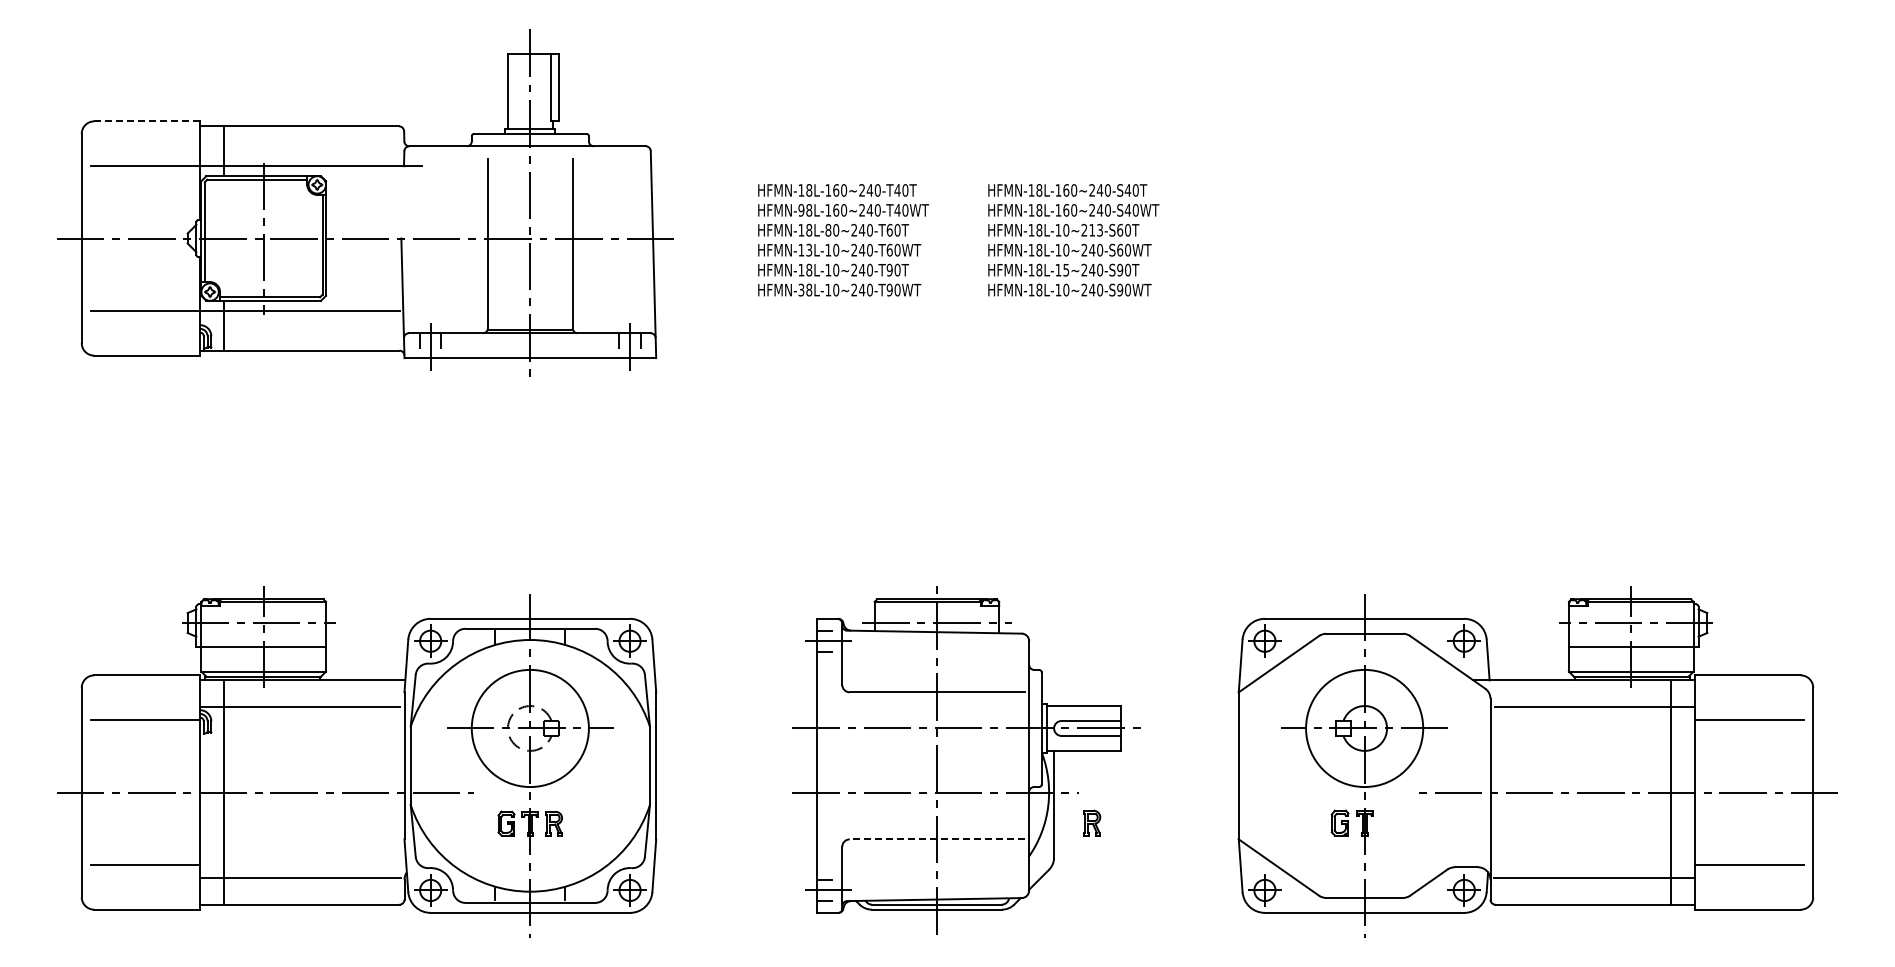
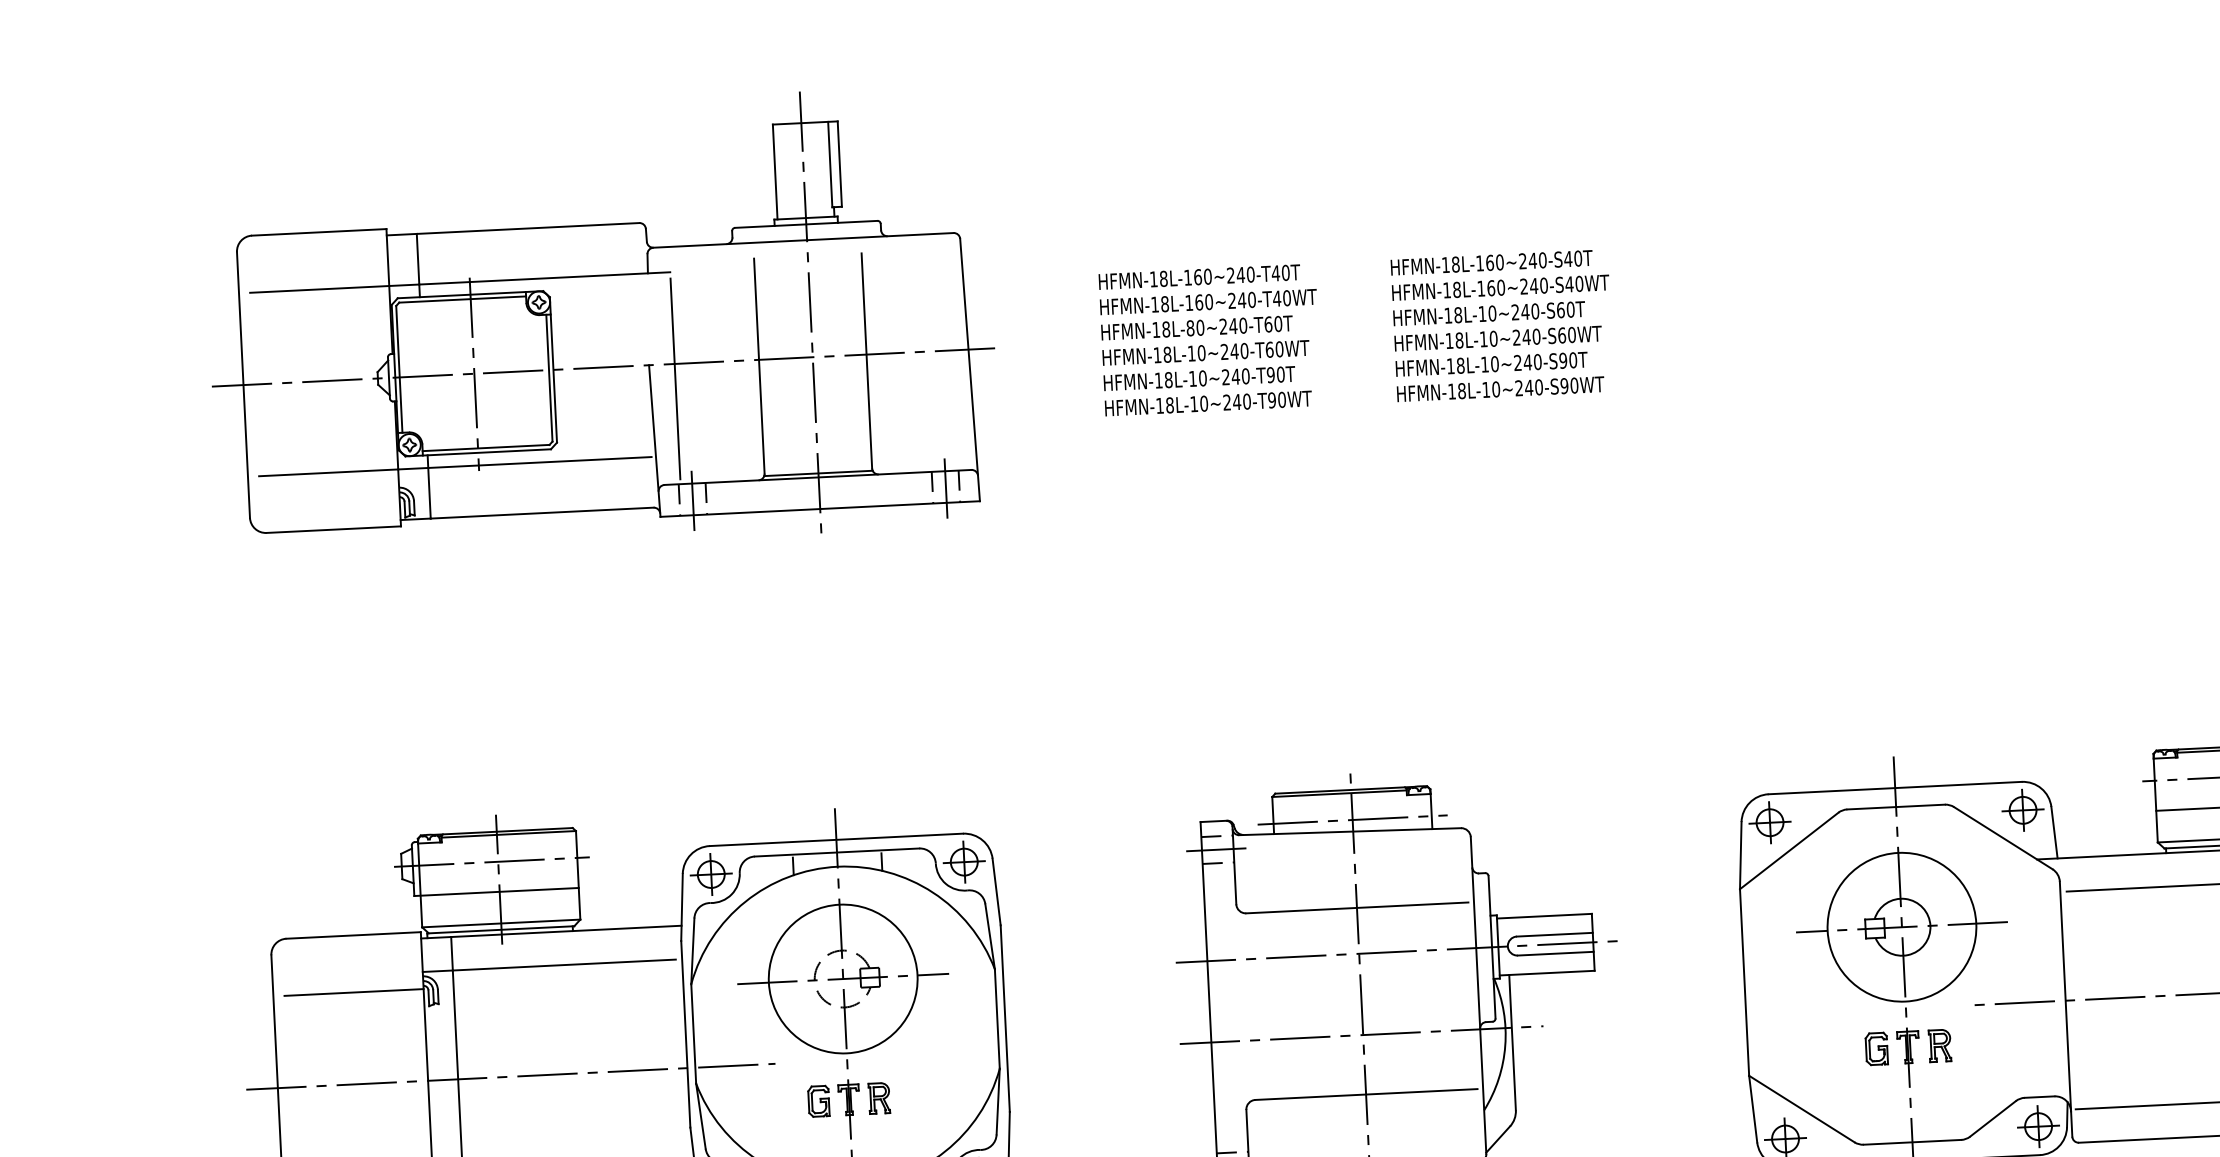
line: (147, 121) -> (319, 232), dashed -> solid
text: (801, 210) -> (1155, 304), HFMN-98L-160~240-T40WT -> HFMN-18L-160~240-T40WT
text: (1096, 230) -> (1530, 311), HFMN-18L-10~213-S60T -> HFMN-18L-10~240-S60T
line: (421, 250) -> (675, 379), added
text: (809, 250) -> (1167, 355), HFMN-13L-10~240-T60WT -> HFMN-18L-10~240-T60WT
text: (1066, 269) -> (1495, 363), HFMN-18L-15~240-S90T -> HFMN-18L-10~240-S90T
text: (801, 289) -> (1160, 405), HFMN-38L-10~240-T90WT -> HFMN-18L-10~240-T90WT
part: (1092, 822) -> (1940, 1044), moved
line: (937, 839) -> (1366, 1094), dashed -> solid

